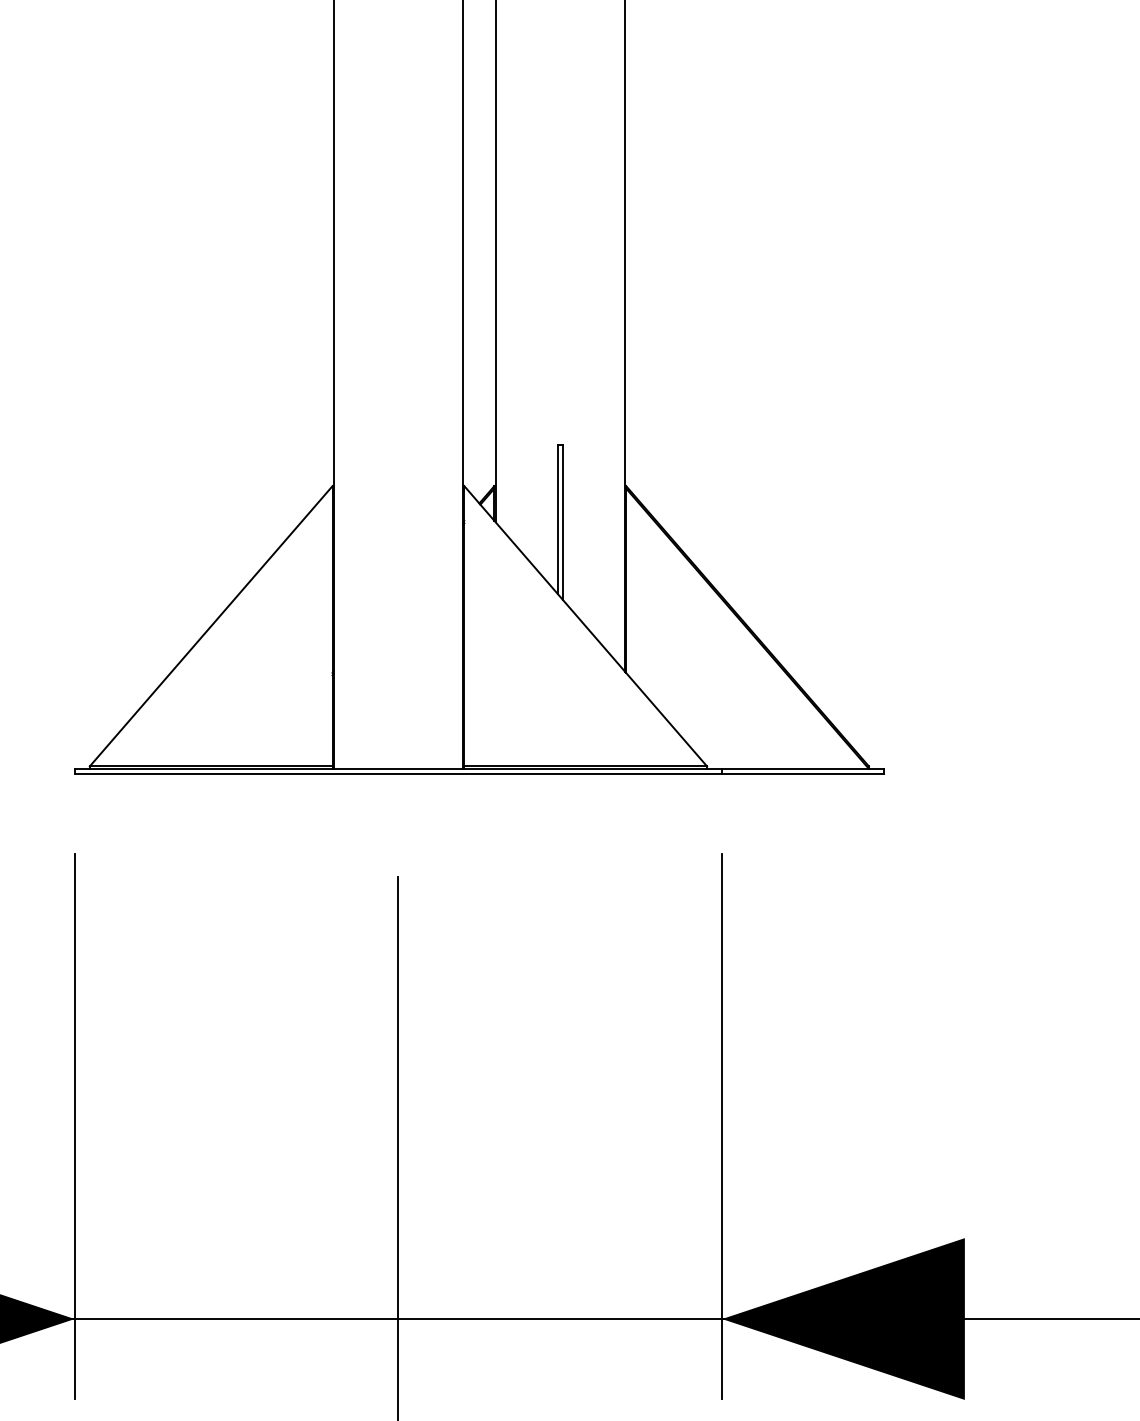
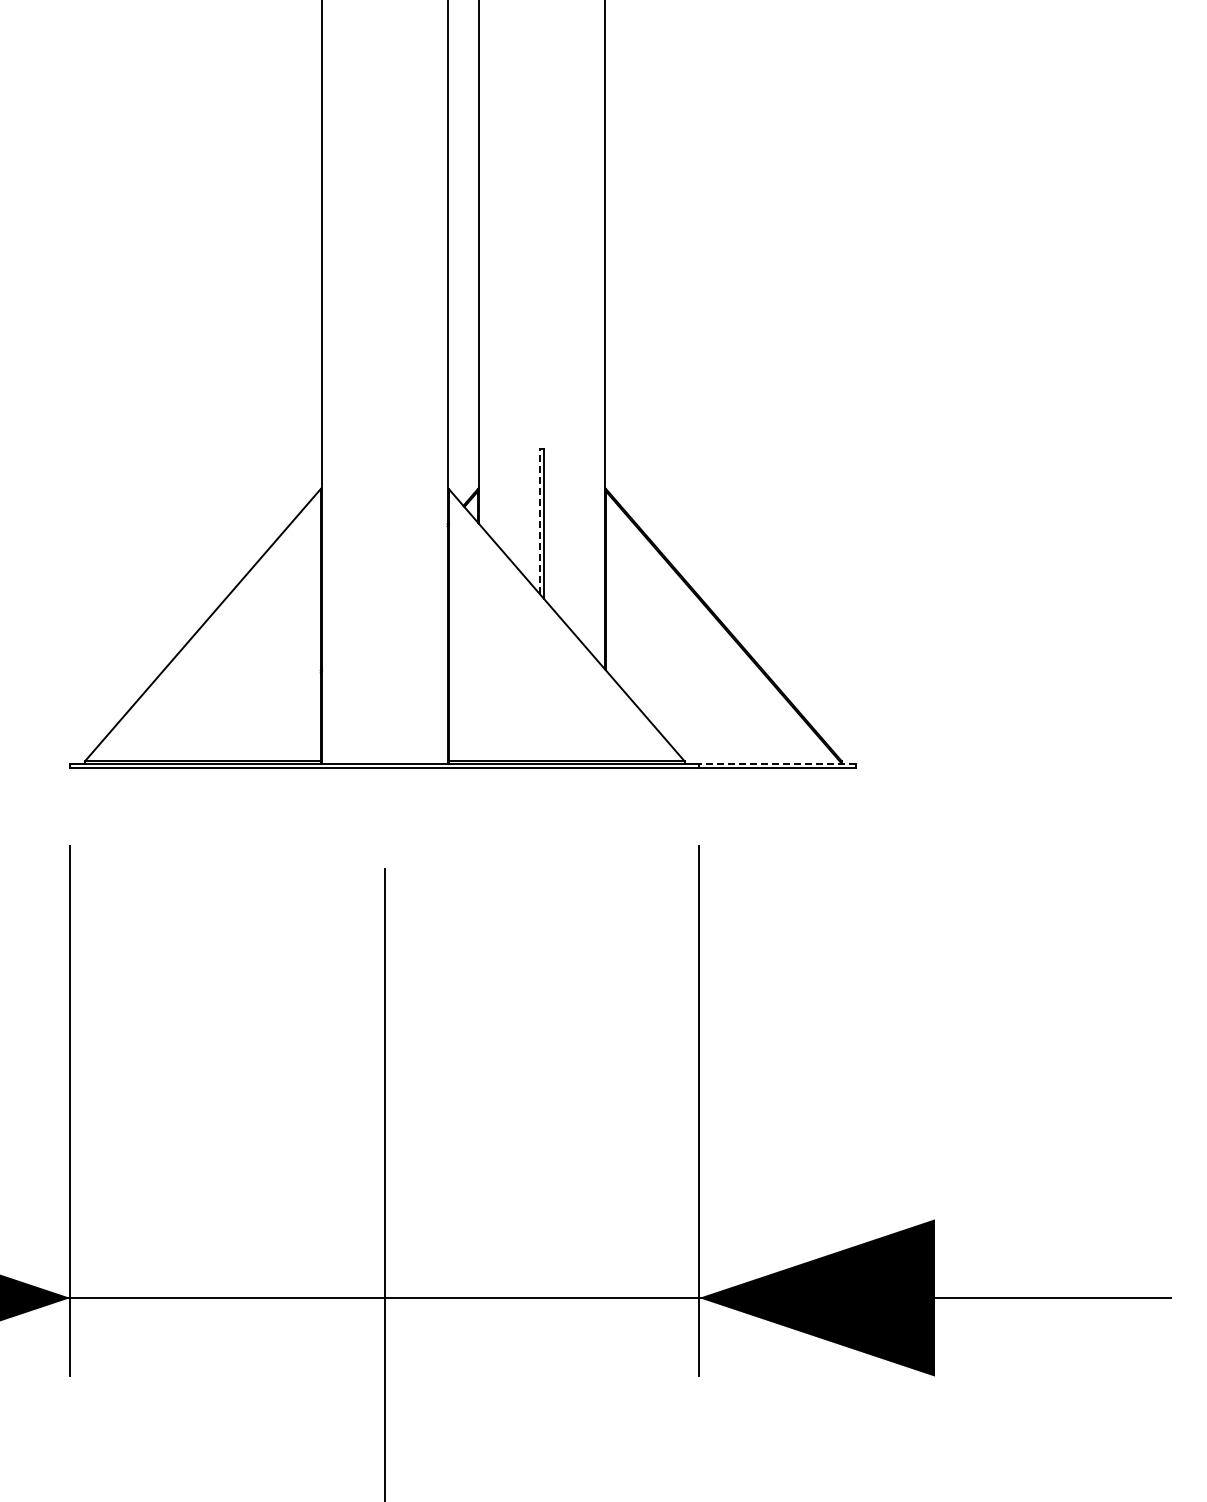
line: (557, 519) -> (539, 521), solid -> dashed
line: (802, 768) -> (777, 763), solid -> dashed

